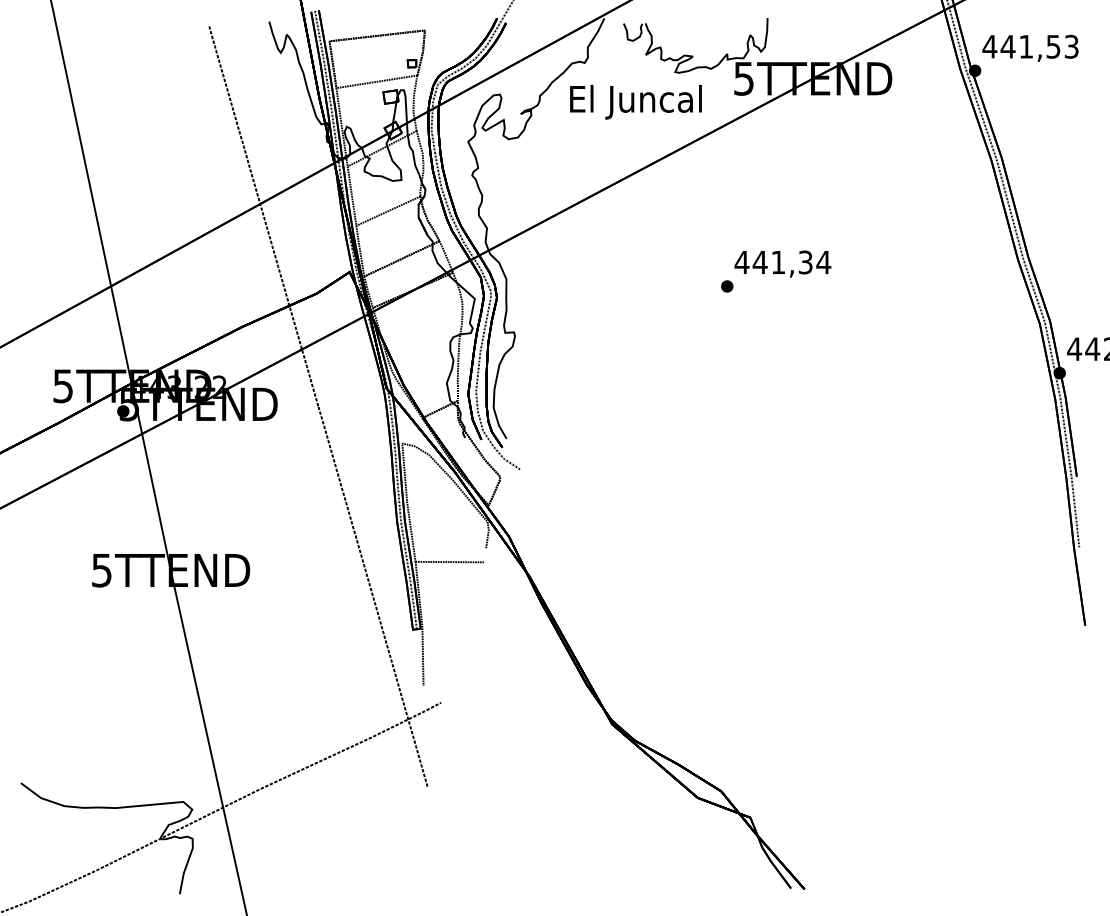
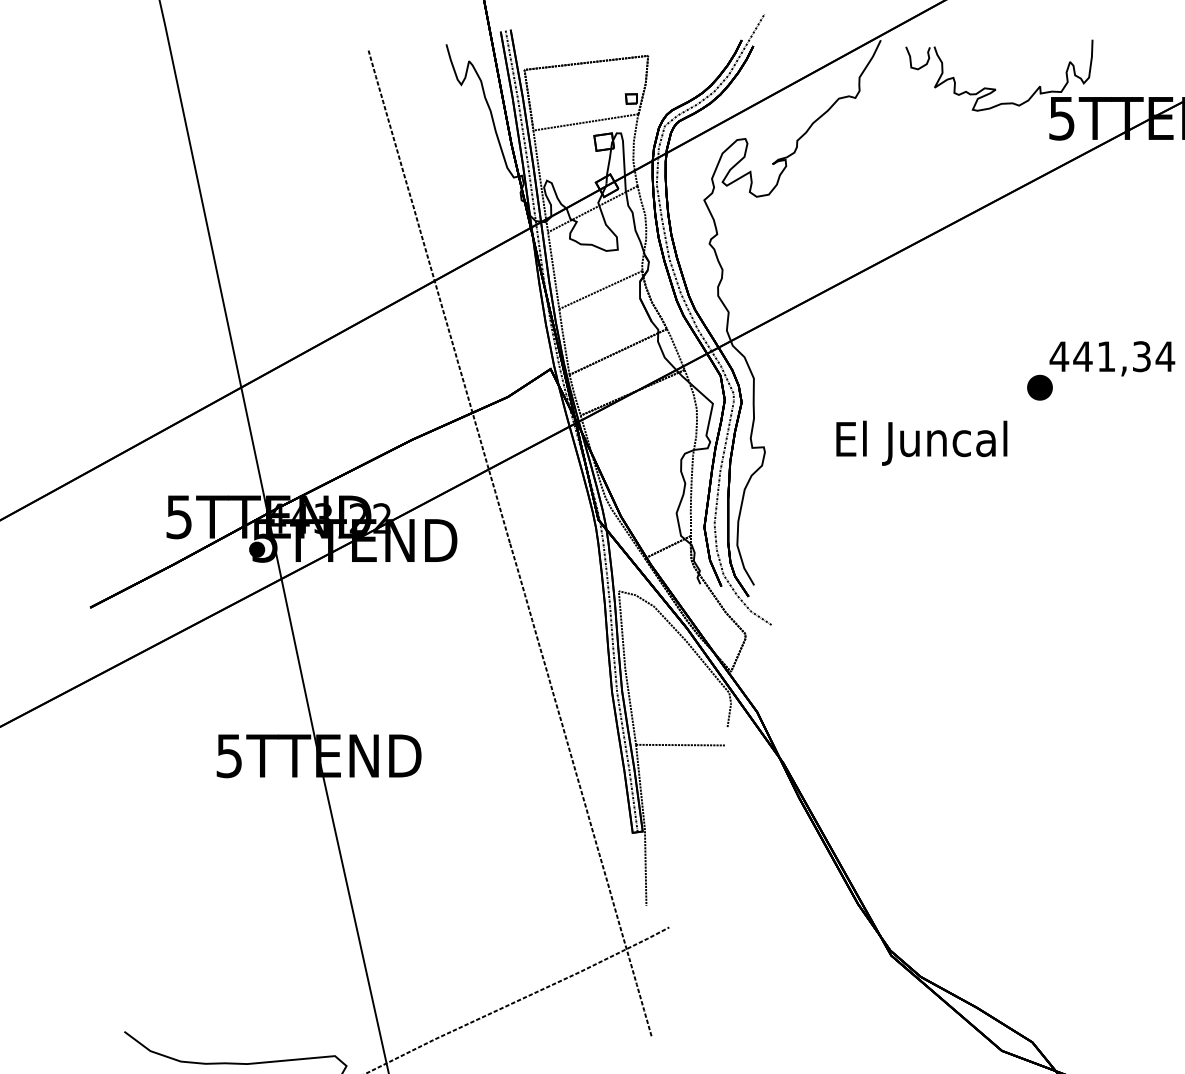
text: (635, 102) -> (921, 443), moved
part: (727, 286) -> (1040, 387), size x1.6

